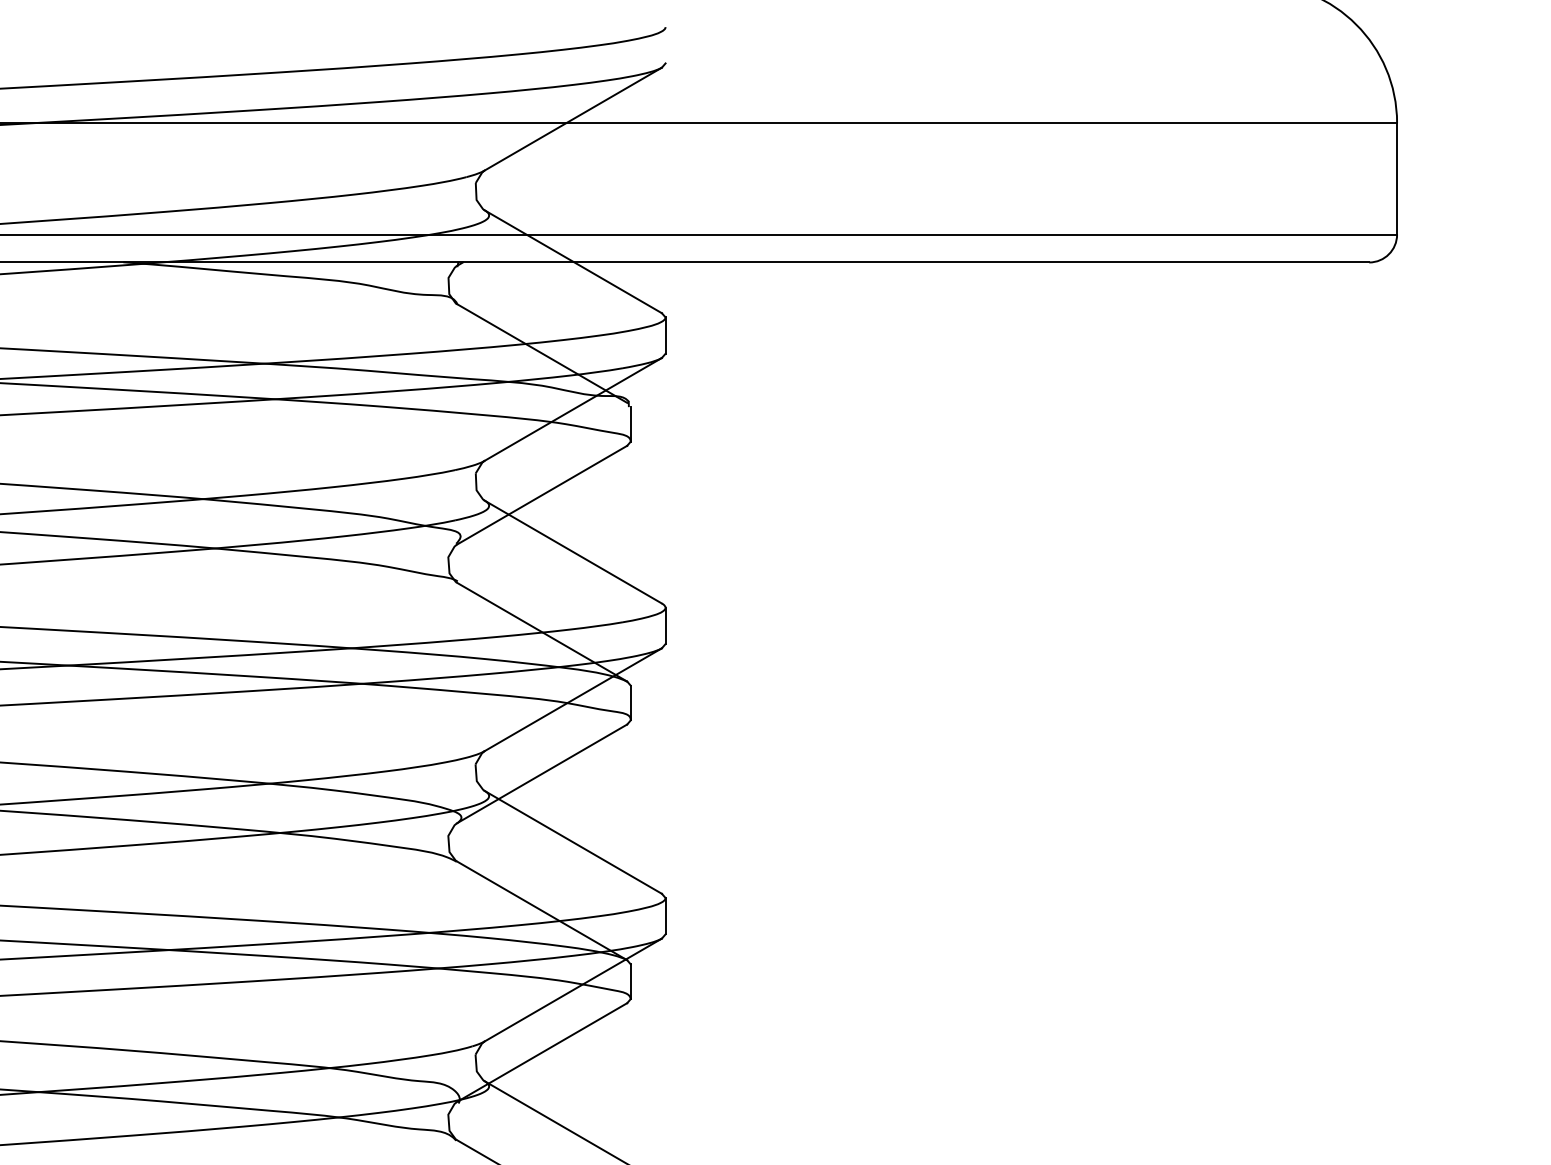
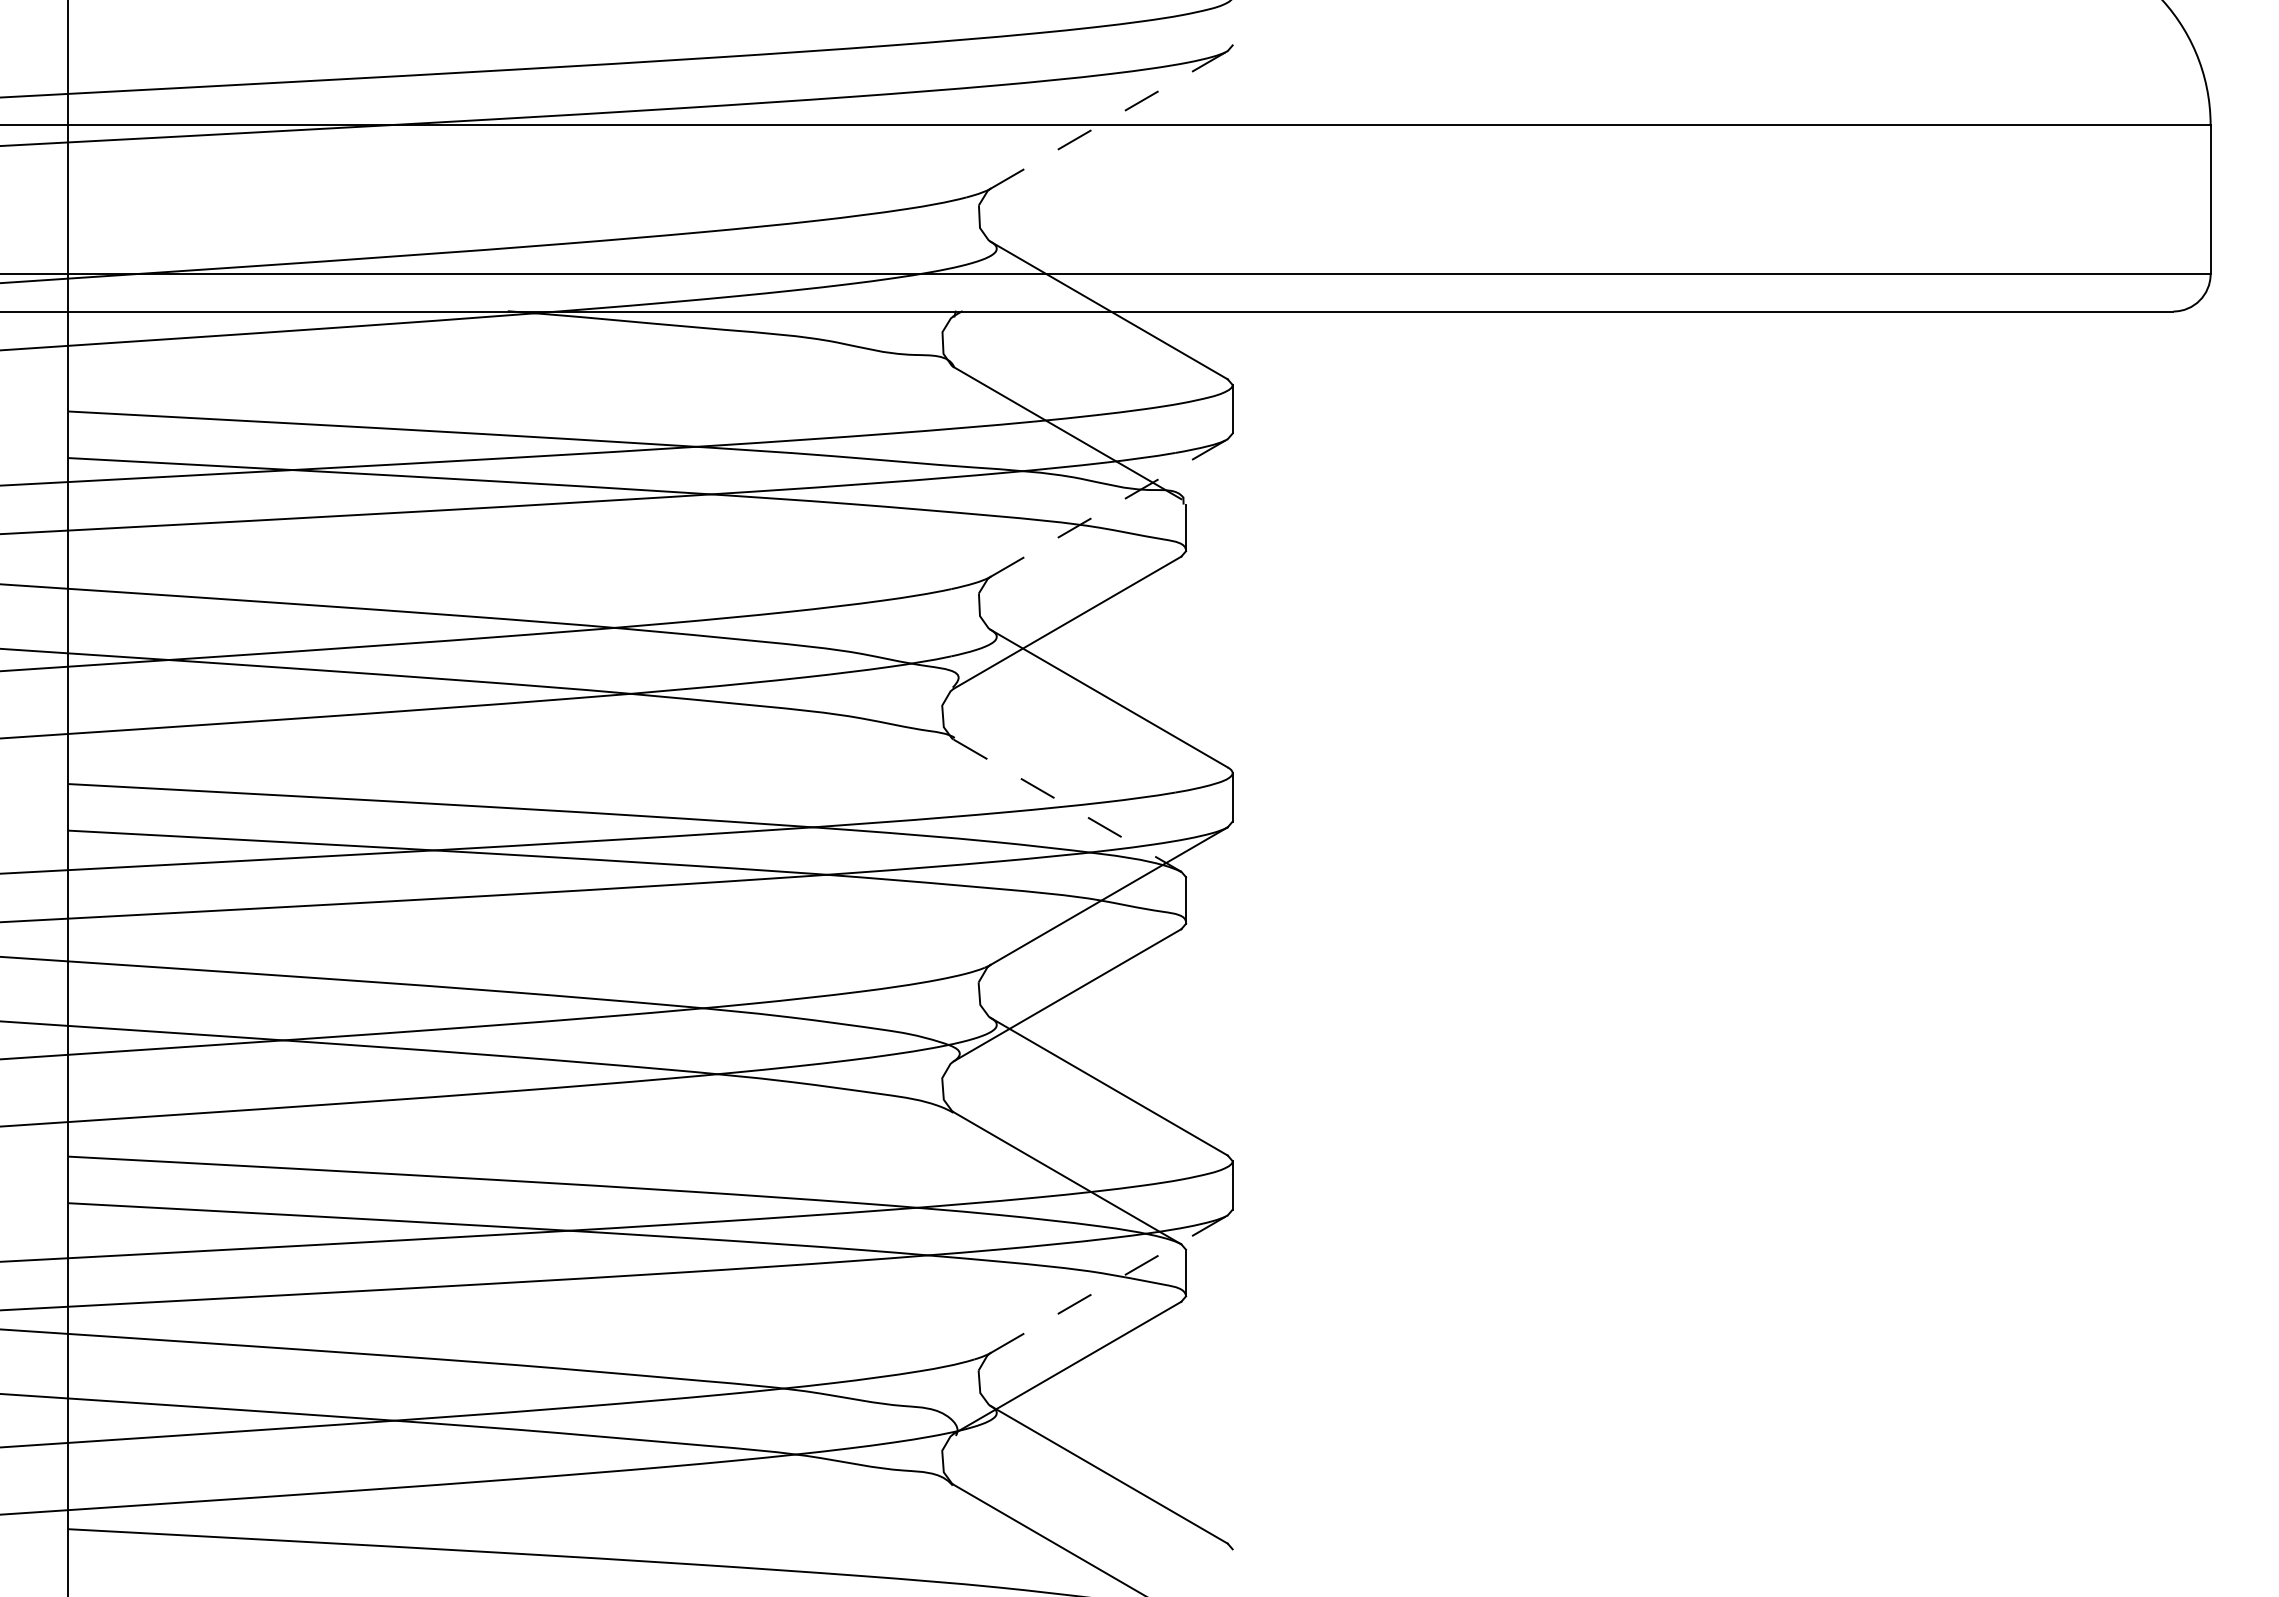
line: (573, 118) -> (1109, 119), solid -> dashed
line: (573, 409) -> (1109, 507), solid -> dashed
line: (542, 631) -> (1067, 805), solid -> dashed
line: (573, 989) -> (1109, 1283), solid -> dashed

